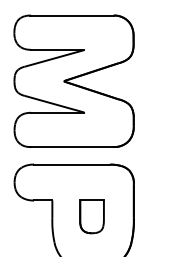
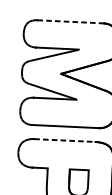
line: (72, 15) -> (70, 21), solid -> dashed
line: (72, 164) -> (65, 140), solid -> dashed

